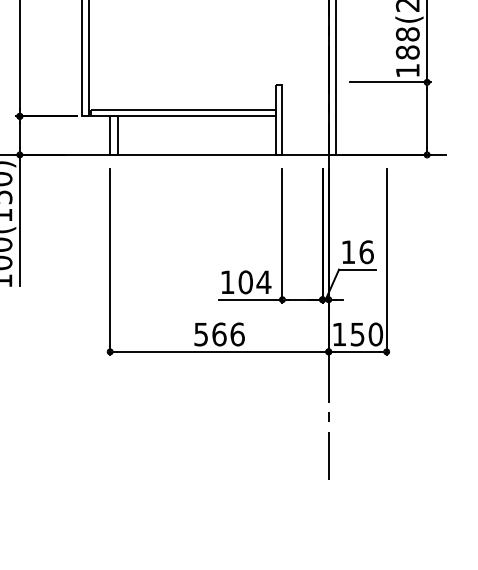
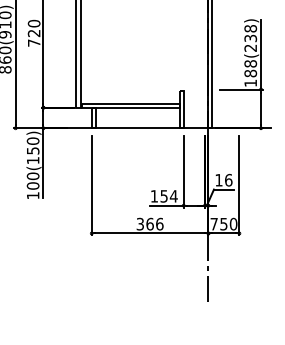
text: (244, 282) -> (163, 196), 104 -> 154
text: (201, 333) -> (140, 223), 566 -> 366
text: (338, 335) -> (213, 224), 150 -> 750

